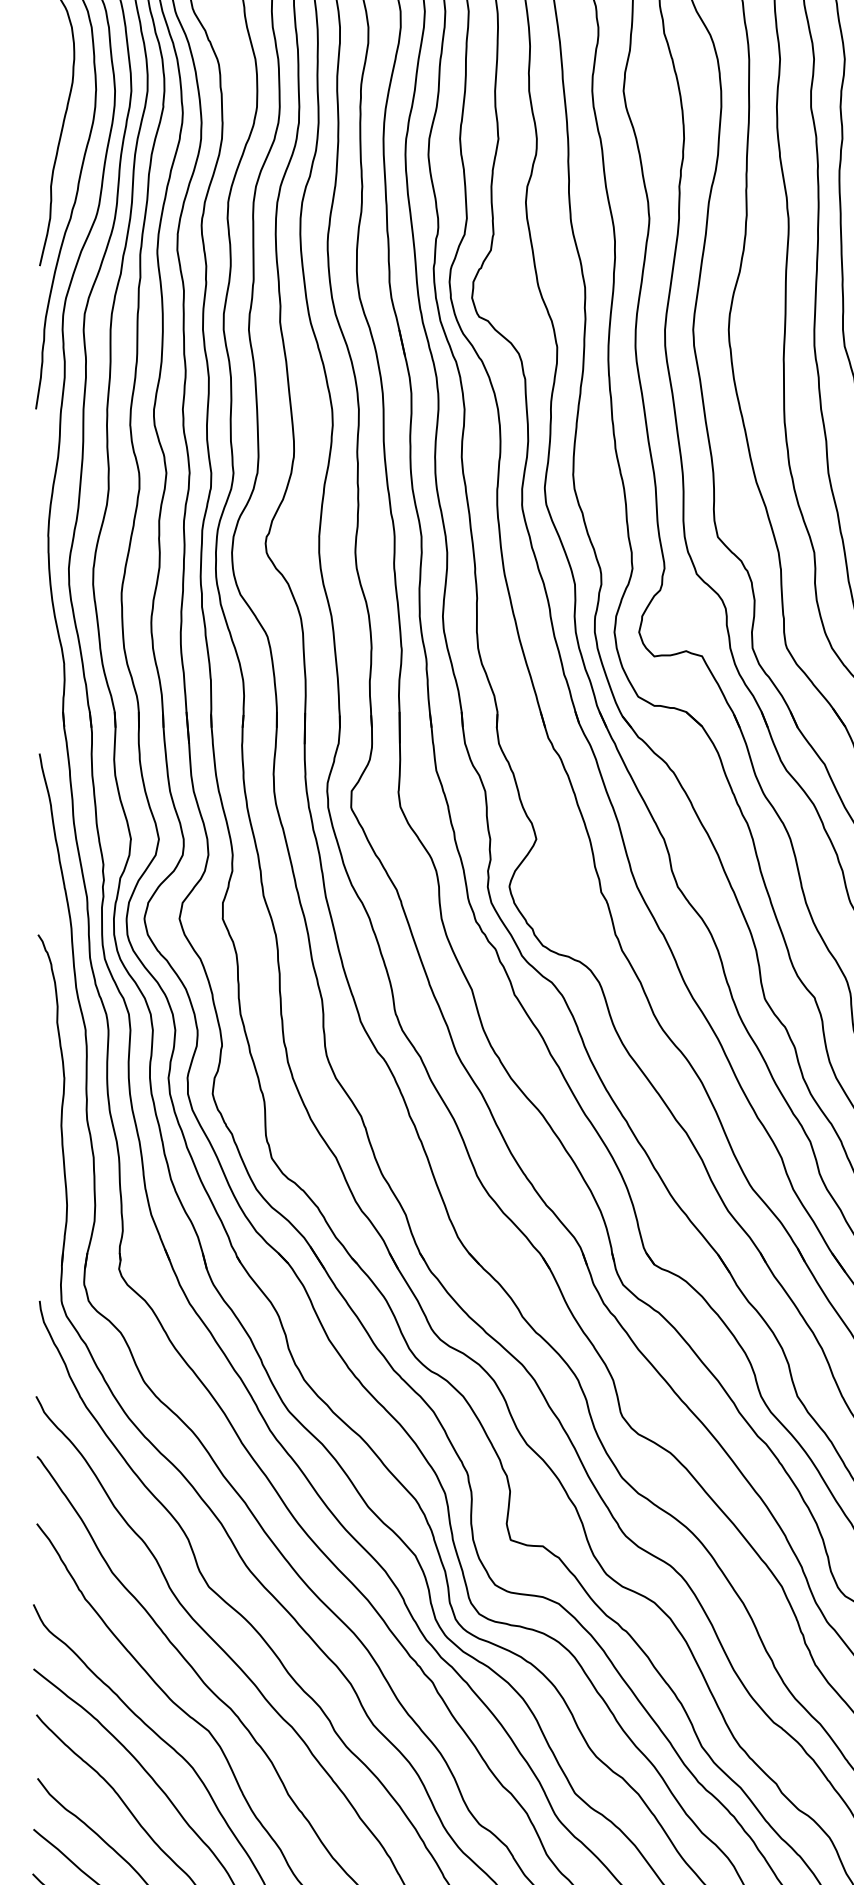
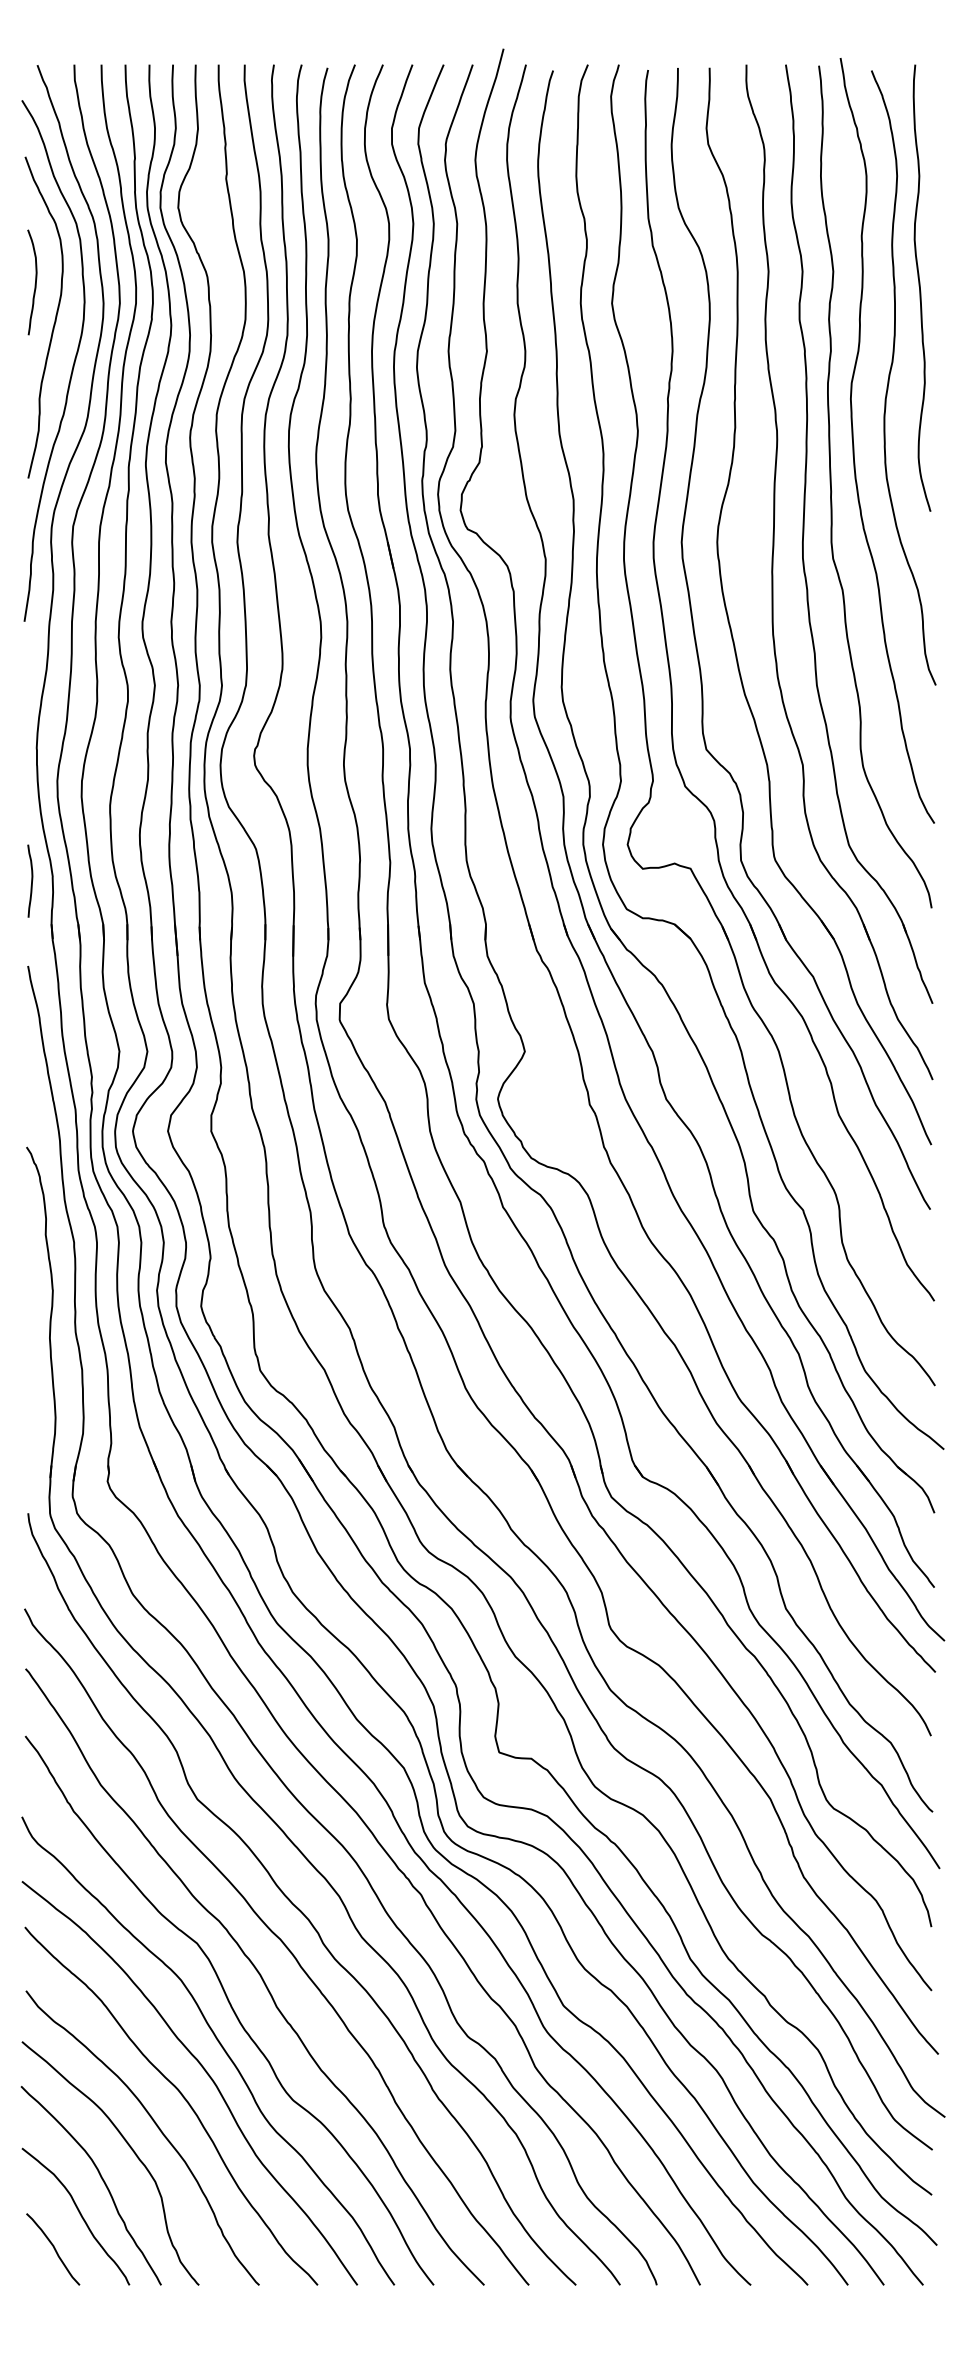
curve: (46, 72) -> (34, 284), added
curve: (43, 668) -> (31, 880), added

